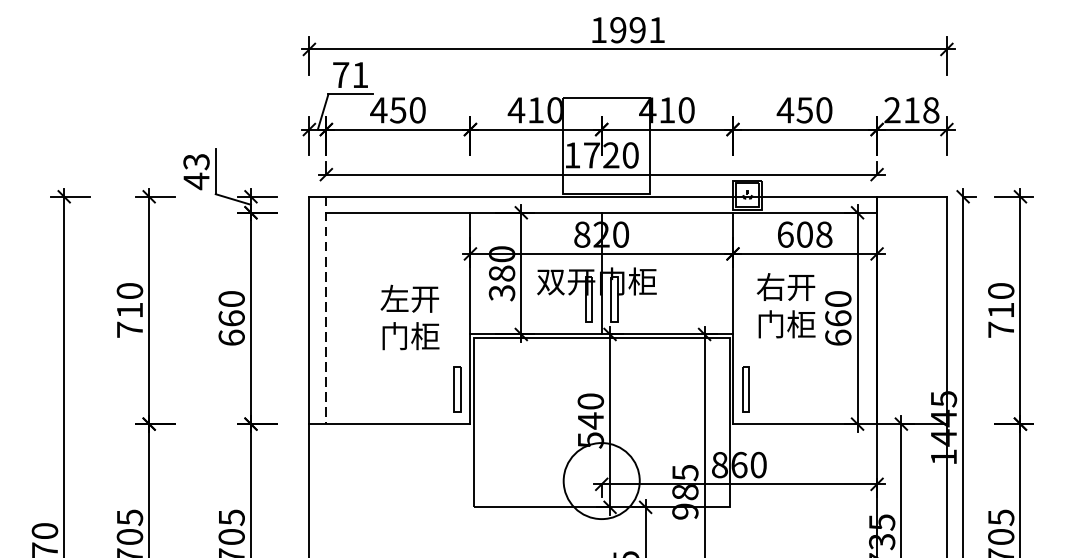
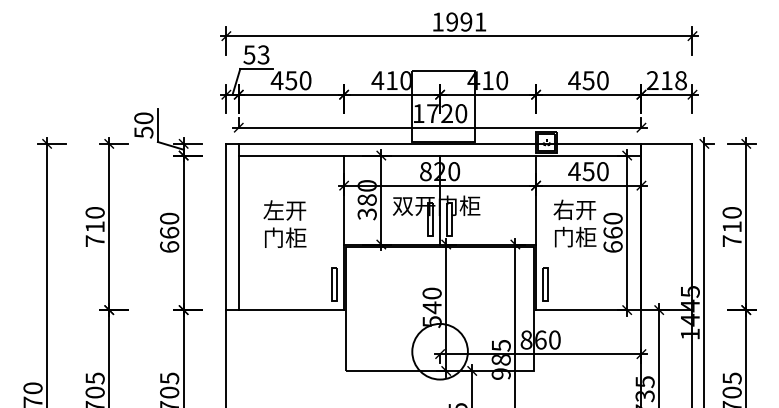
text: (350, 74) -> (256, 54), 71 -> 53
text: (196, 171) -> (143, 125), 43 -> 50
text: (804, 234) -> (588, 171), 608 -> 450
line: (325, 311) -> (238, 227), dashed -> solid
text: (409, 316) -> (284, 223), moved

